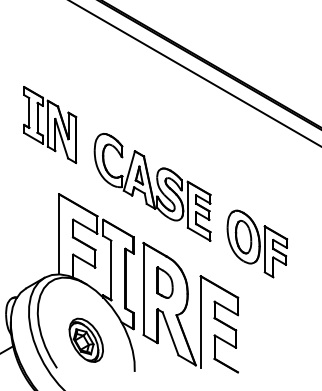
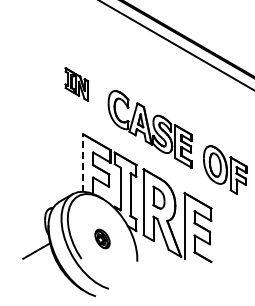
part: (49, 124) -> (76, 84), size x0.6
line: (59, 233) -> (83, 162), solid -> dashed
part: (86, 339) -> (102, 238), size x0.6

